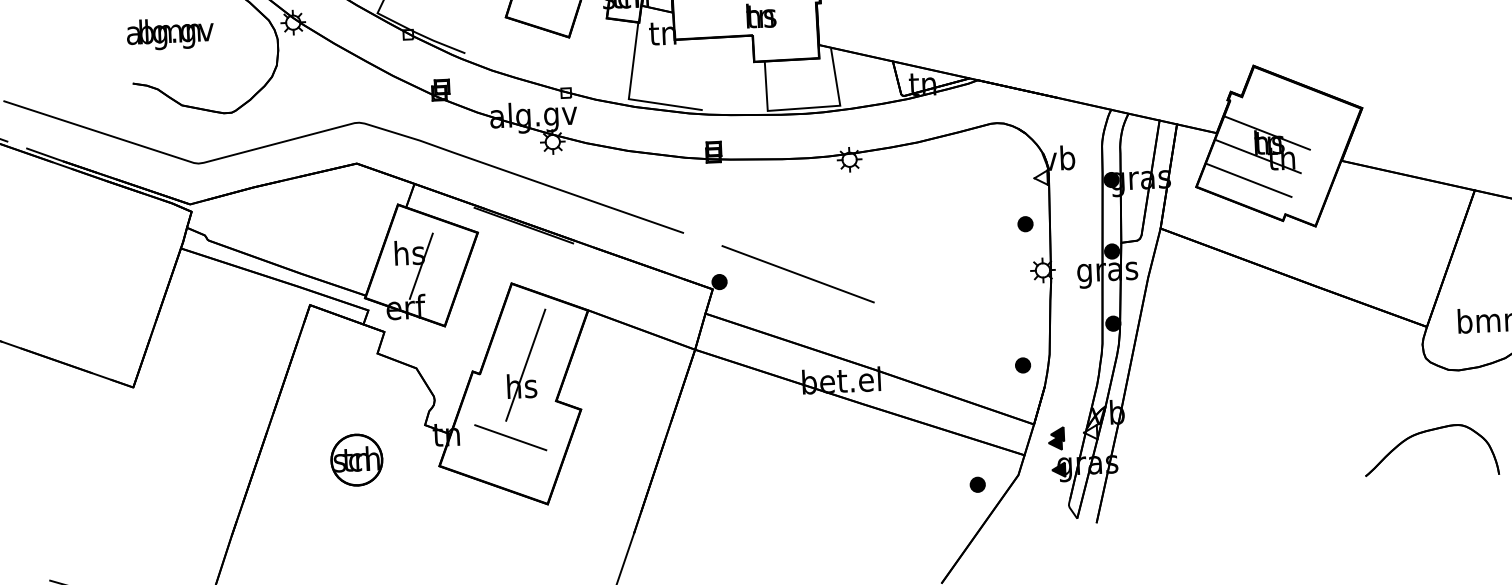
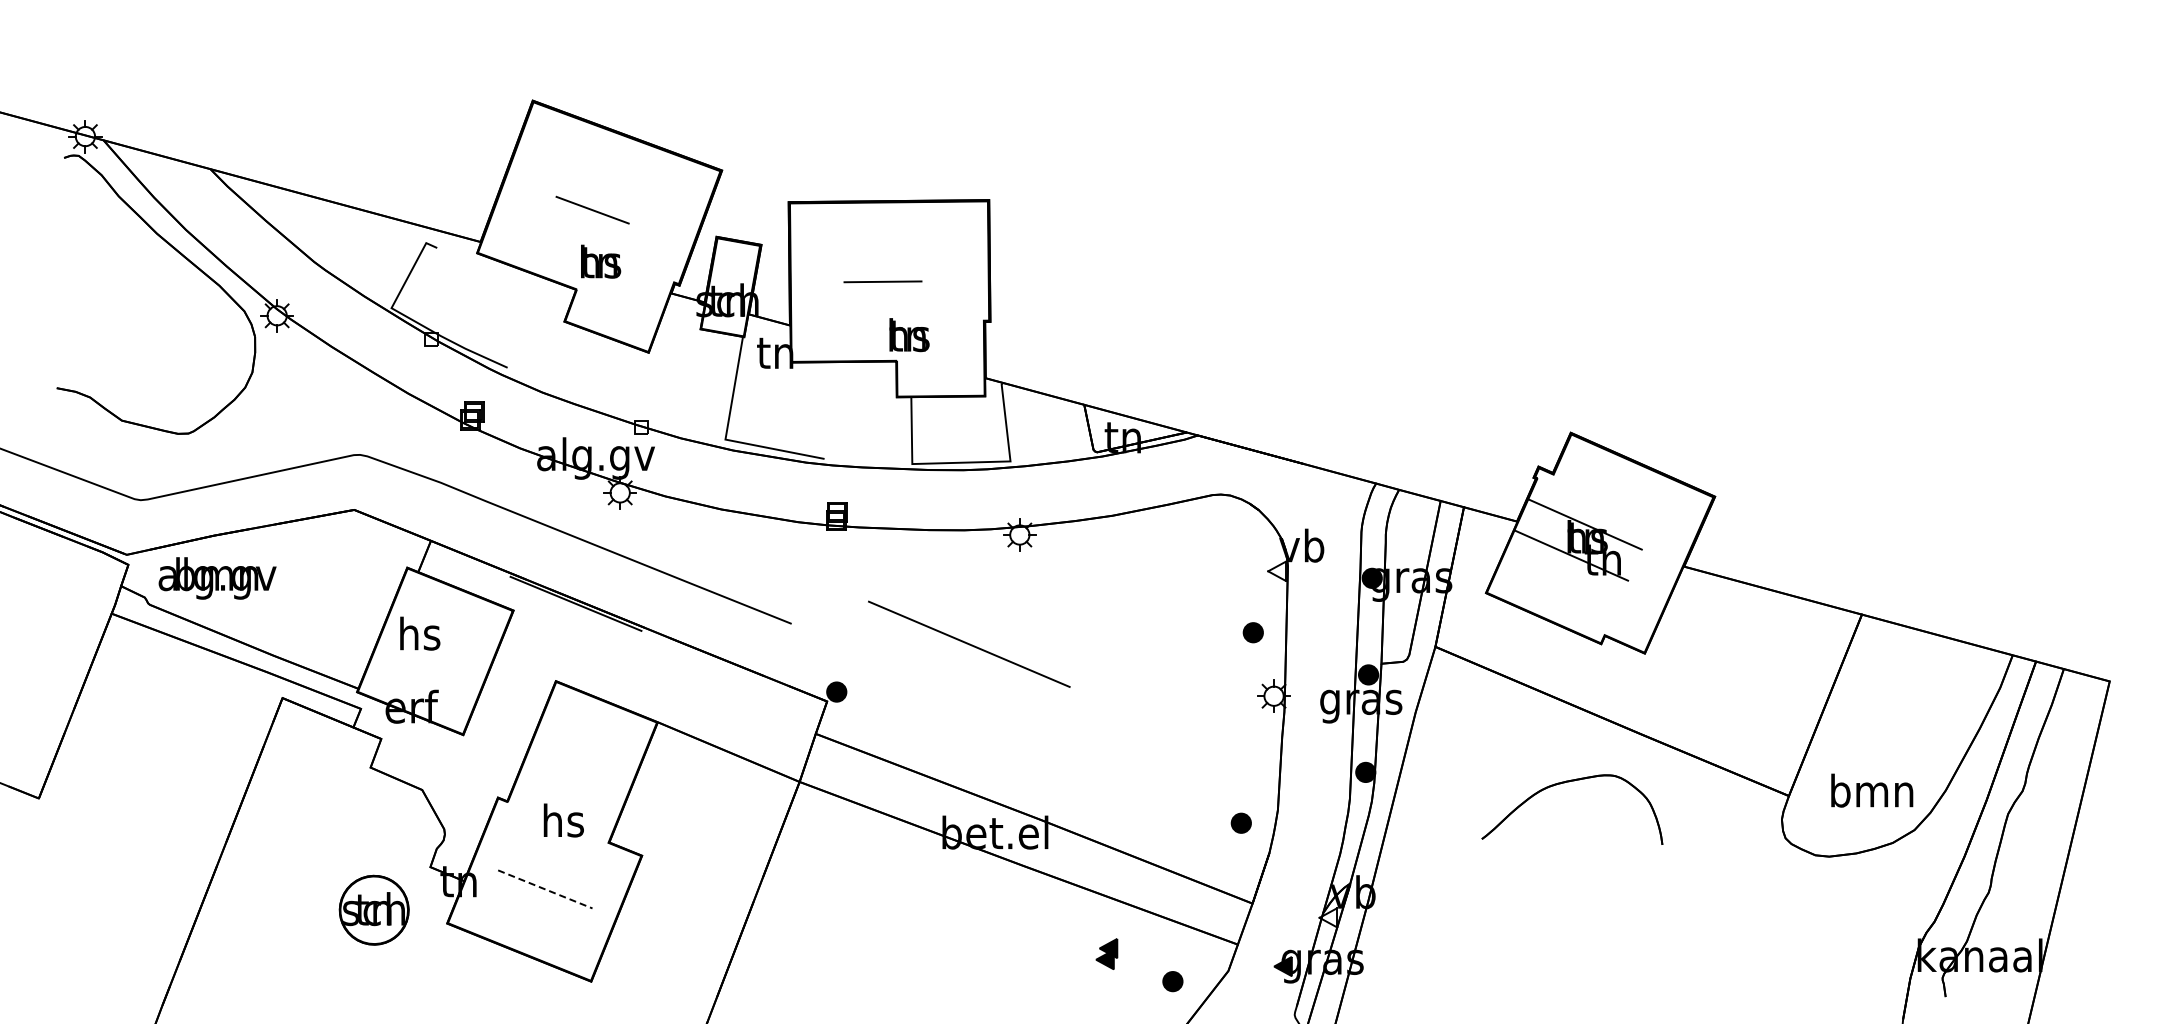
text: (170, 33) -> (217, 578), moved
line: (1248, 180) -> (1557, 587), removed
line: (420, 266) -> (434, 652), removed
line: (798, 273) -> (969, 643), moved
line: (525, 365) -> (569, 792), removed
part: (1428, 431) -> (1569, 782), moved
line: (510, 437) -> (545, 889), solid -> dashed
part: (1056, 438) -> (1106, 953), moved
part: (356, 459) -> (373, 909), moved

